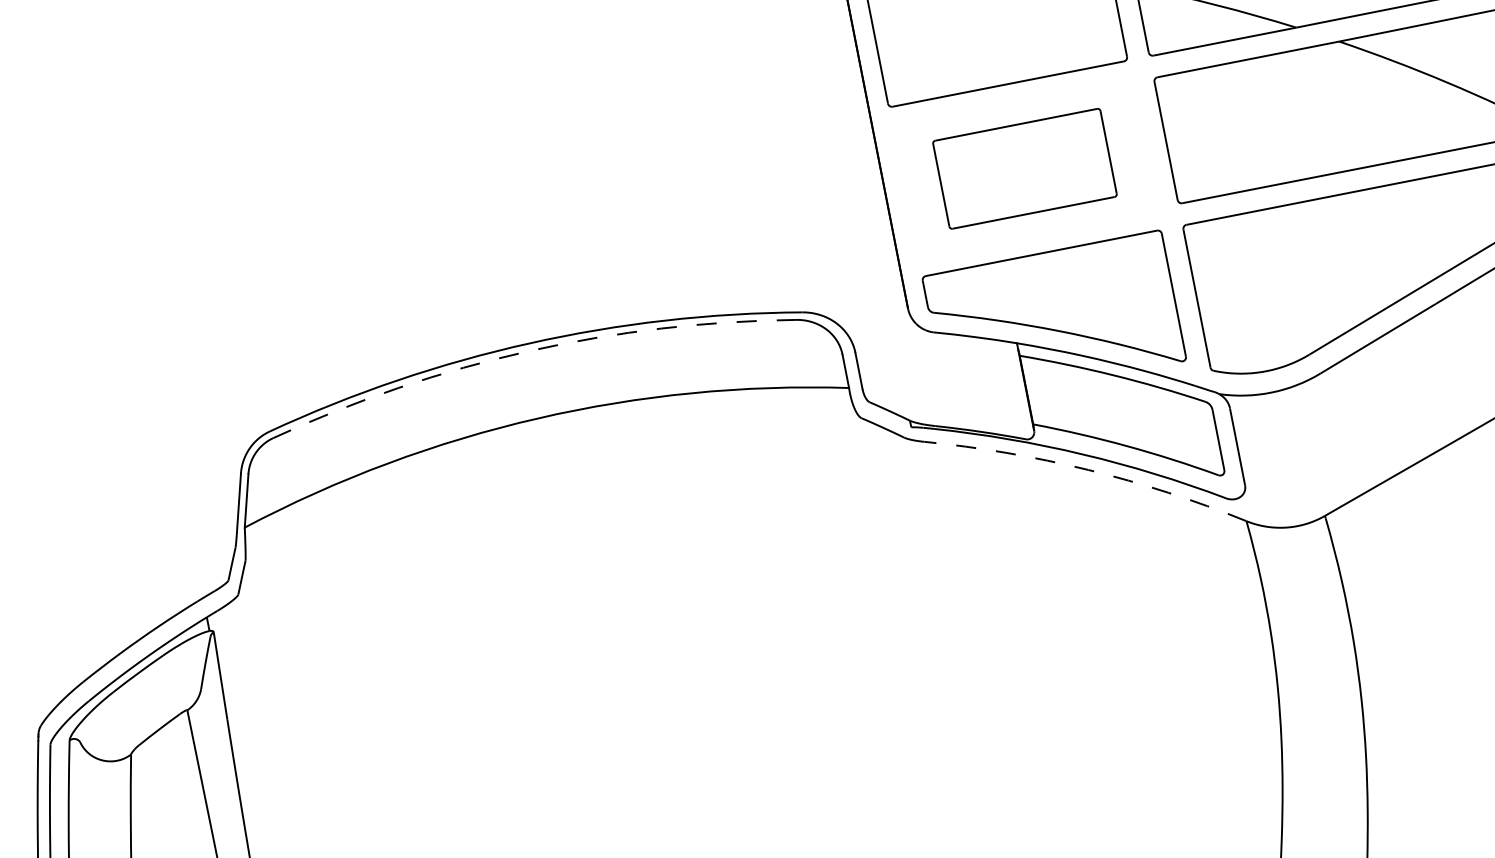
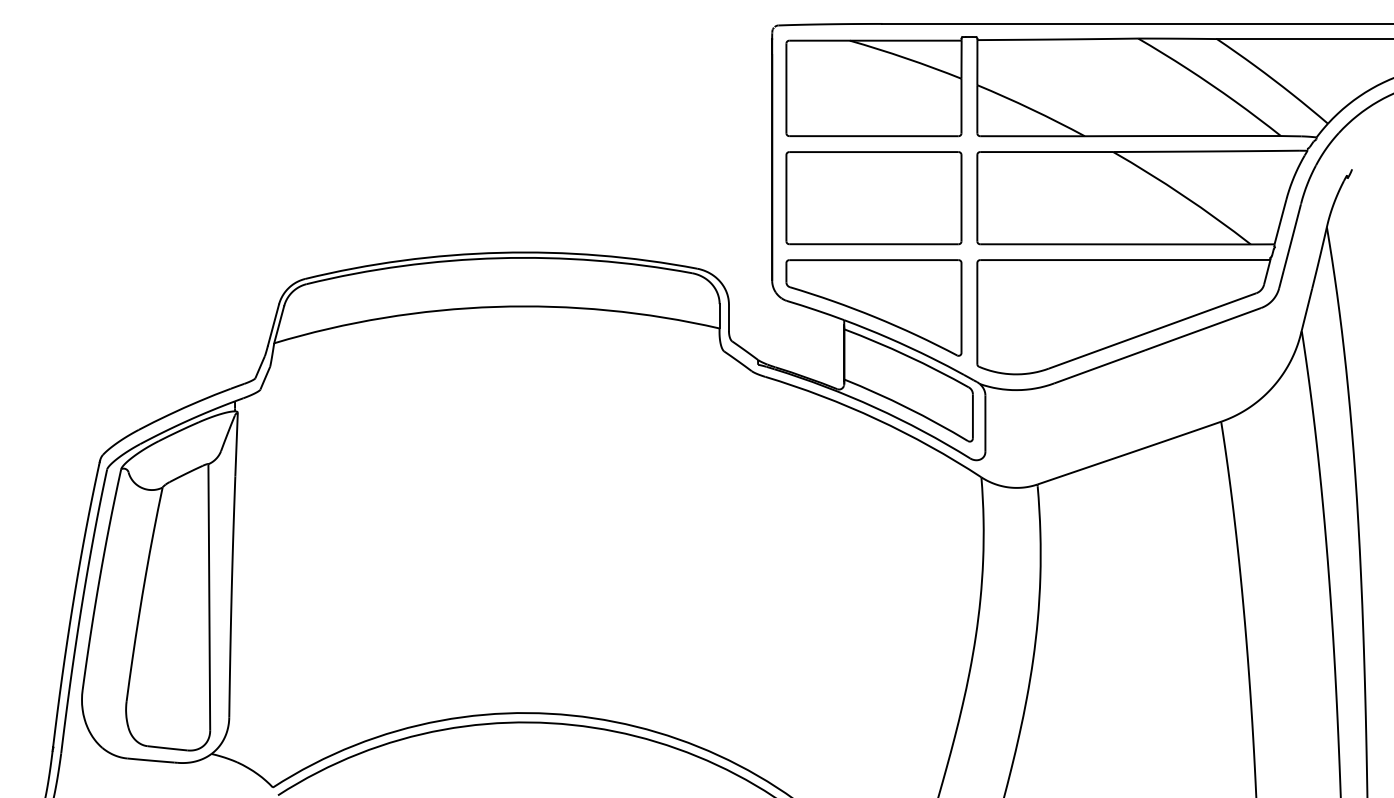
part: (1024, 169) -> (873, 198), size x1.43
arc: (528, 351) -> (498, 258), dashed -> solid
arc: (1087, 470) -> (876, 419), dashed -> solid

